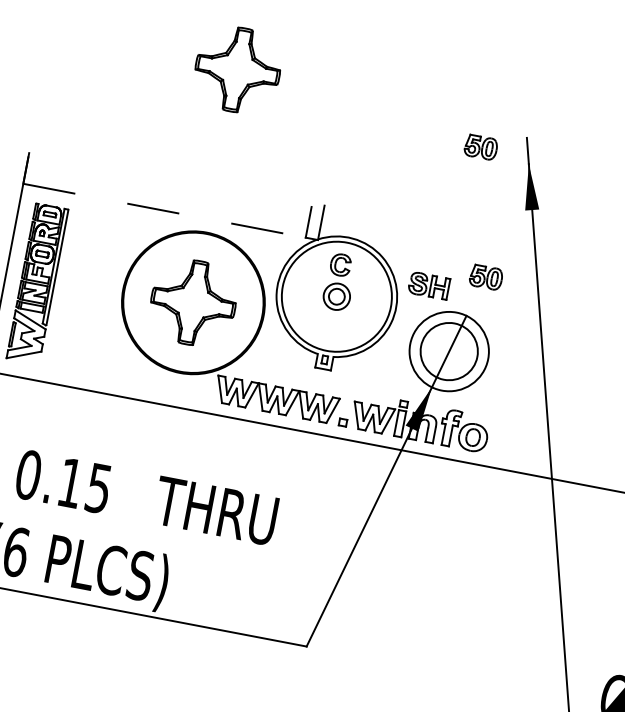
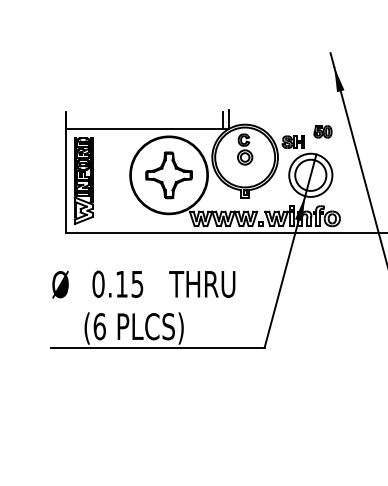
part: (236, 70) -> (168, 46), removed
part: (480, 146) -> (306, 62), removed
line: (164, 211) -> (144, 129), dashed -> solid

